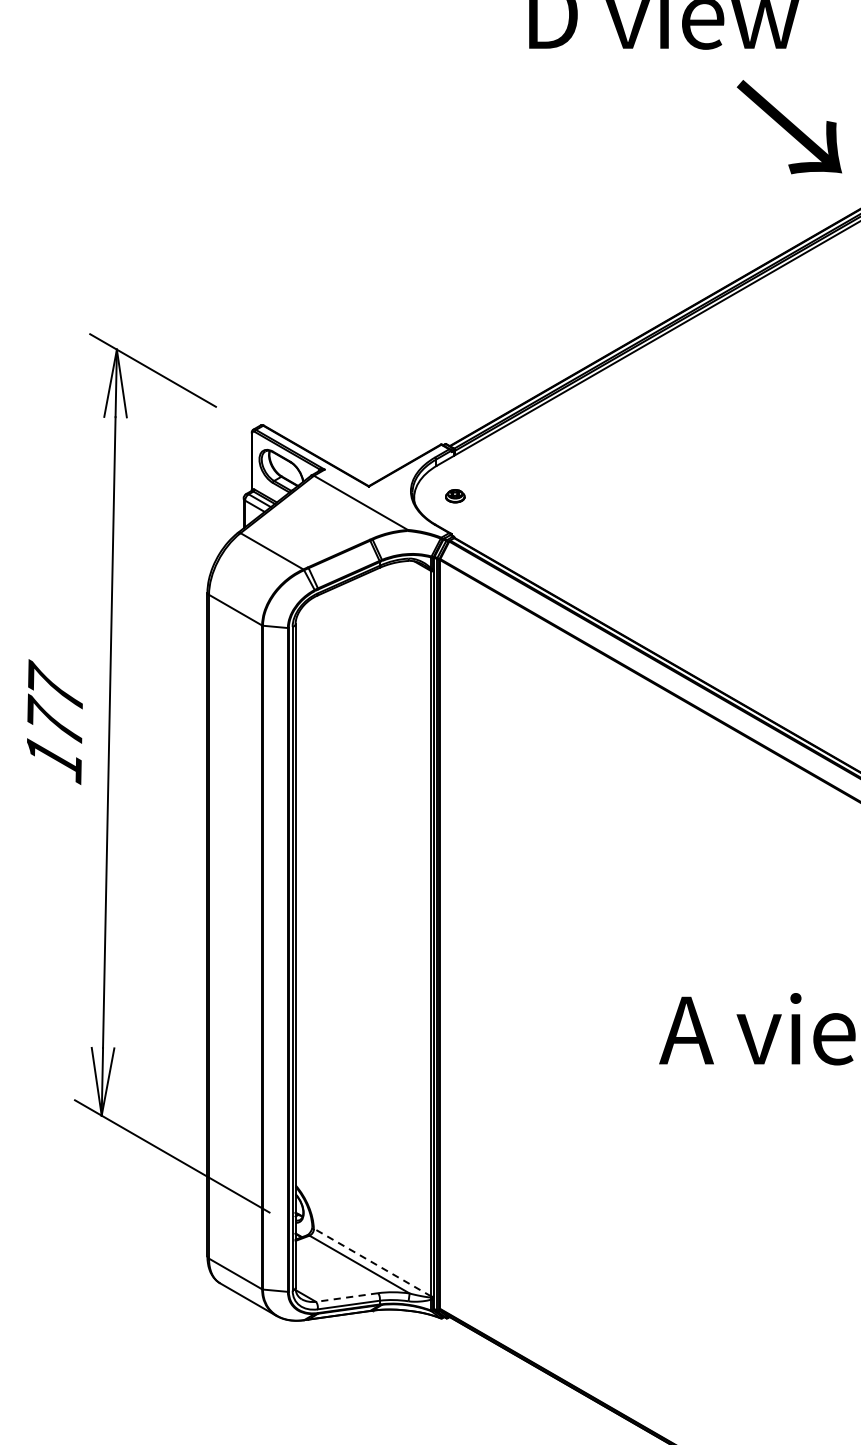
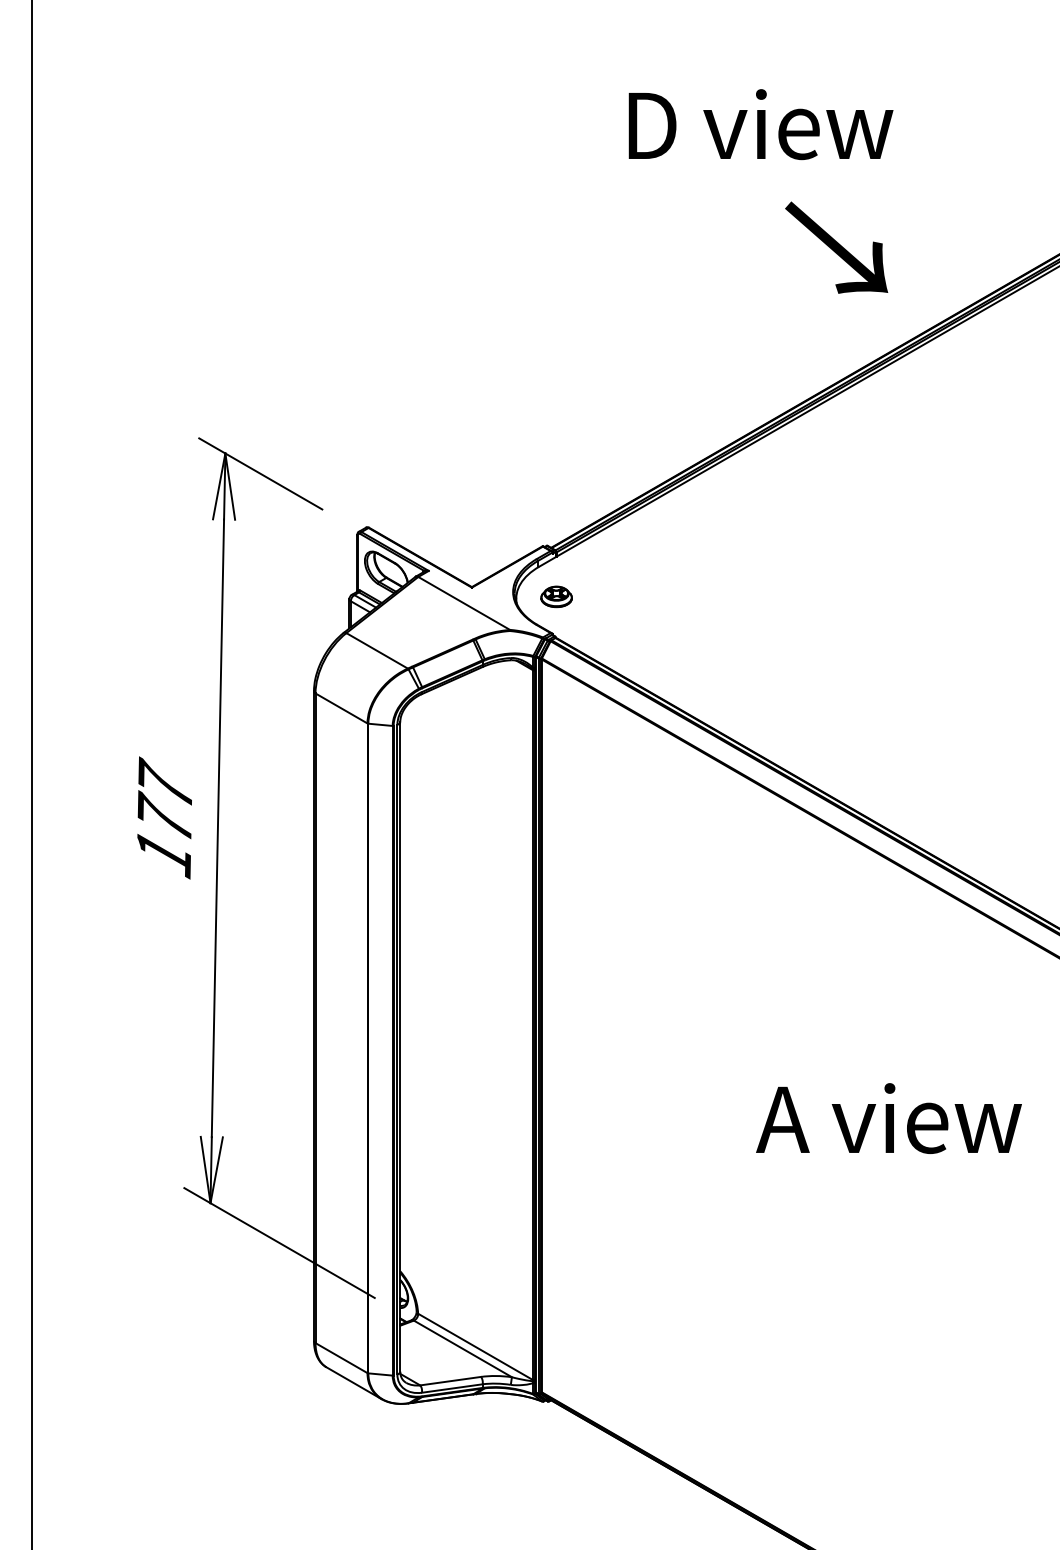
text: (789, 126) -> (836, 247), moved
part: (455, 495) -> (556, 596), size x1.67
line: (372, 1262) -> (475, 1346), dashed -> solid
line: (346, 1297) -> (450, 1381), dashed -> solid

